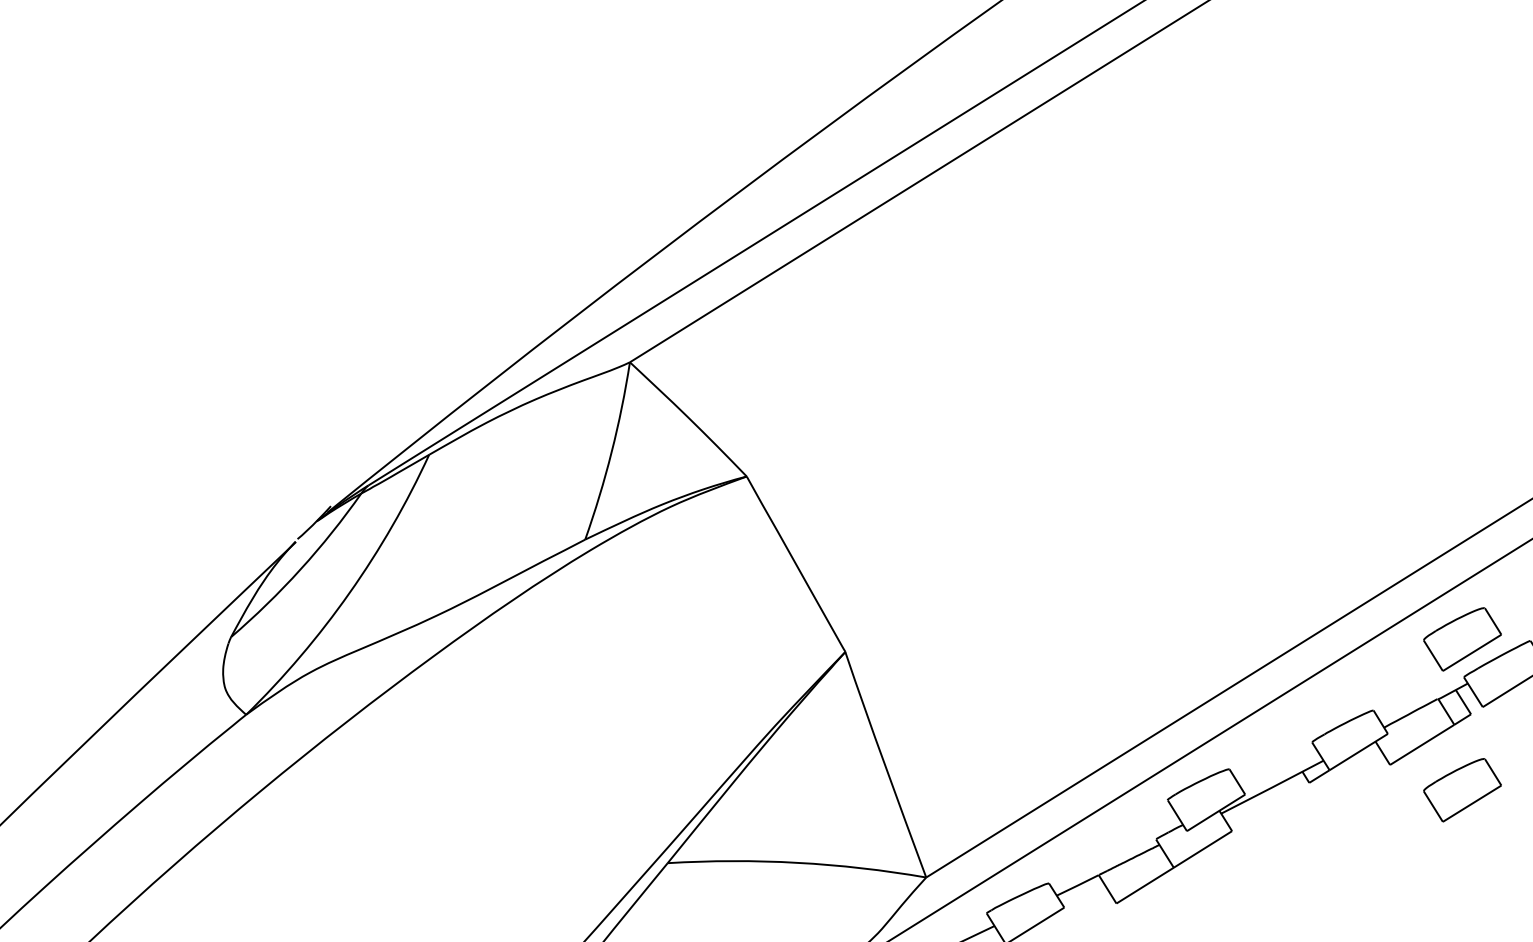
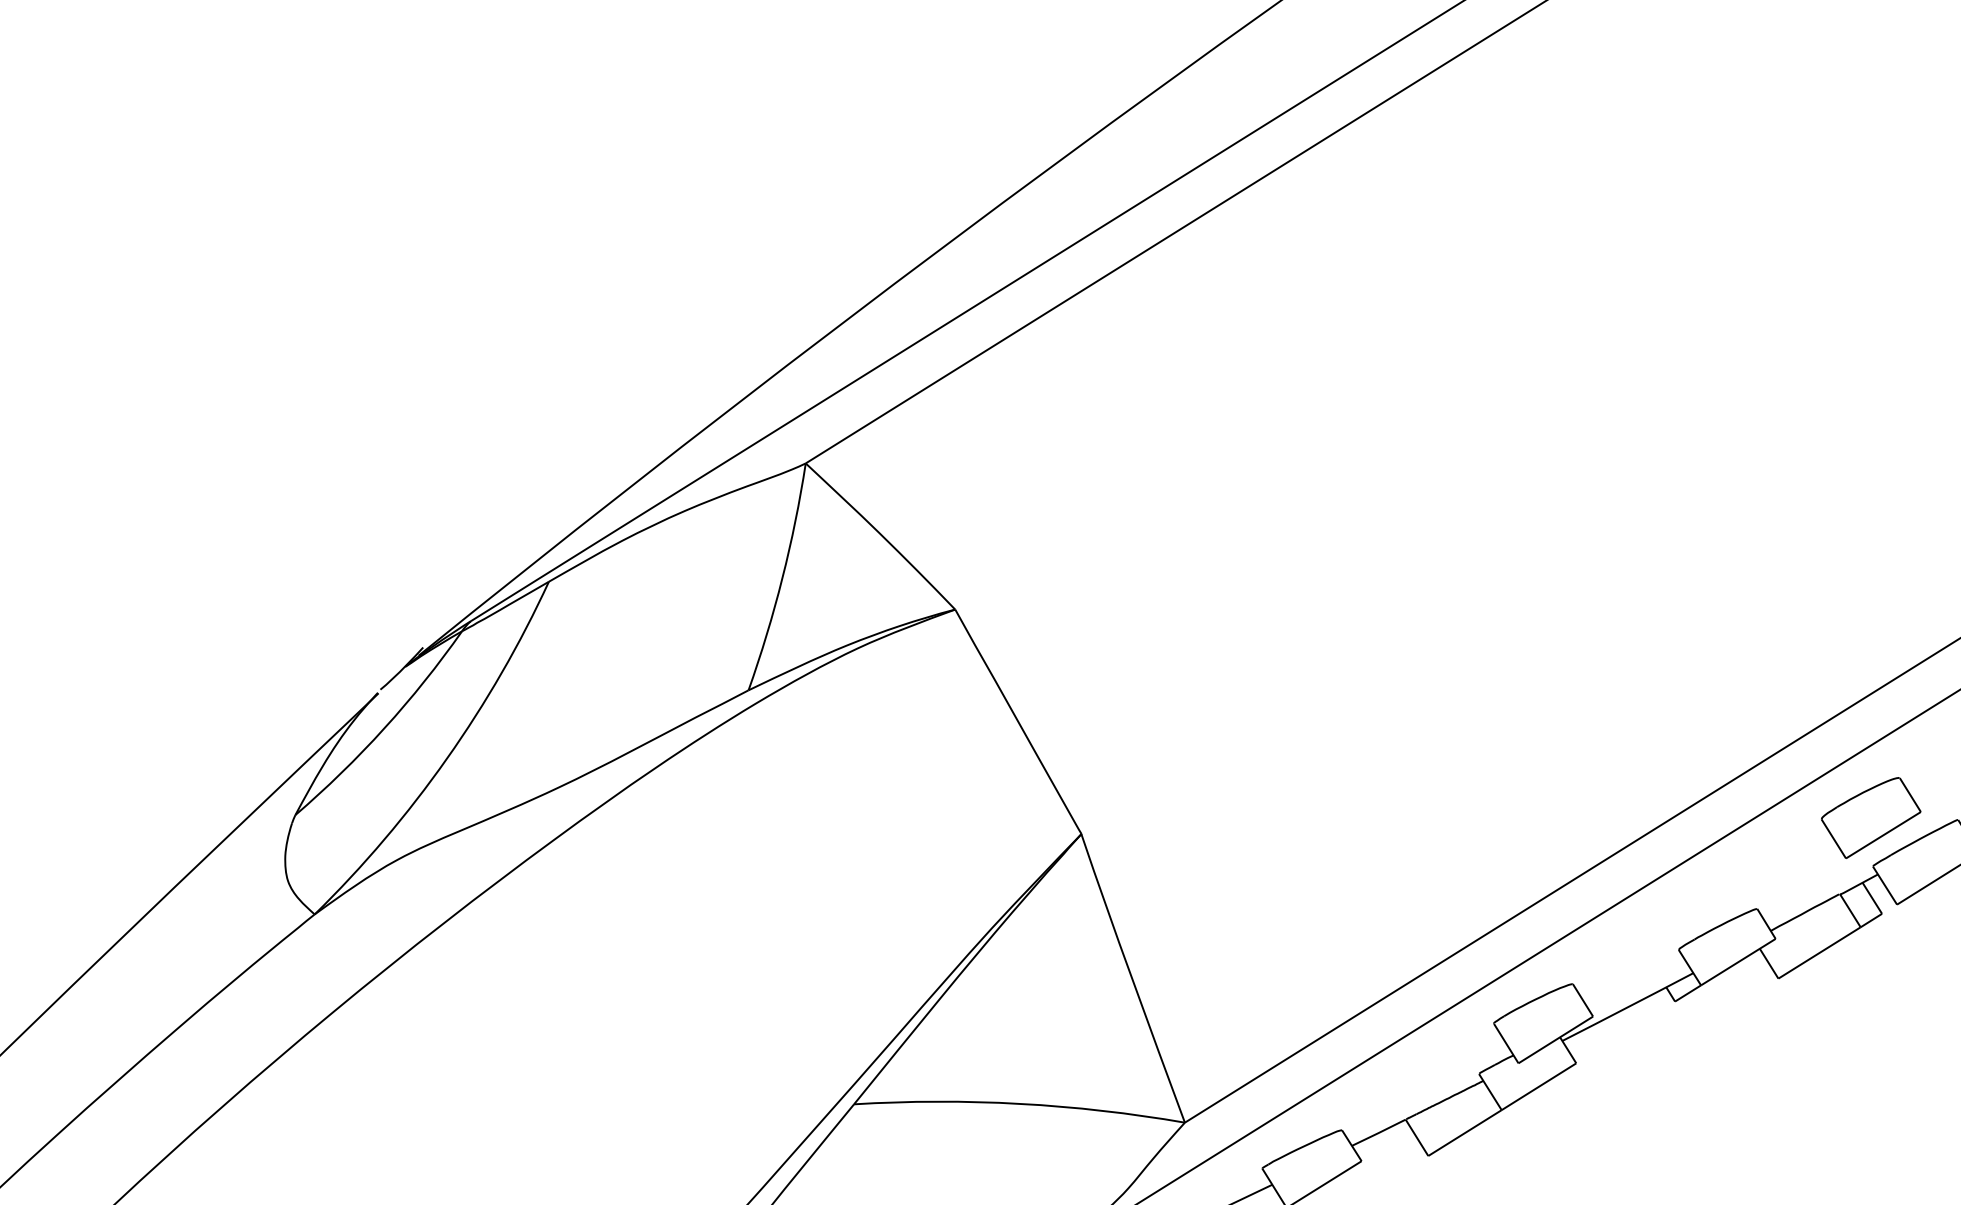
part: (1462, 789) -> (1871, 1010), removed

